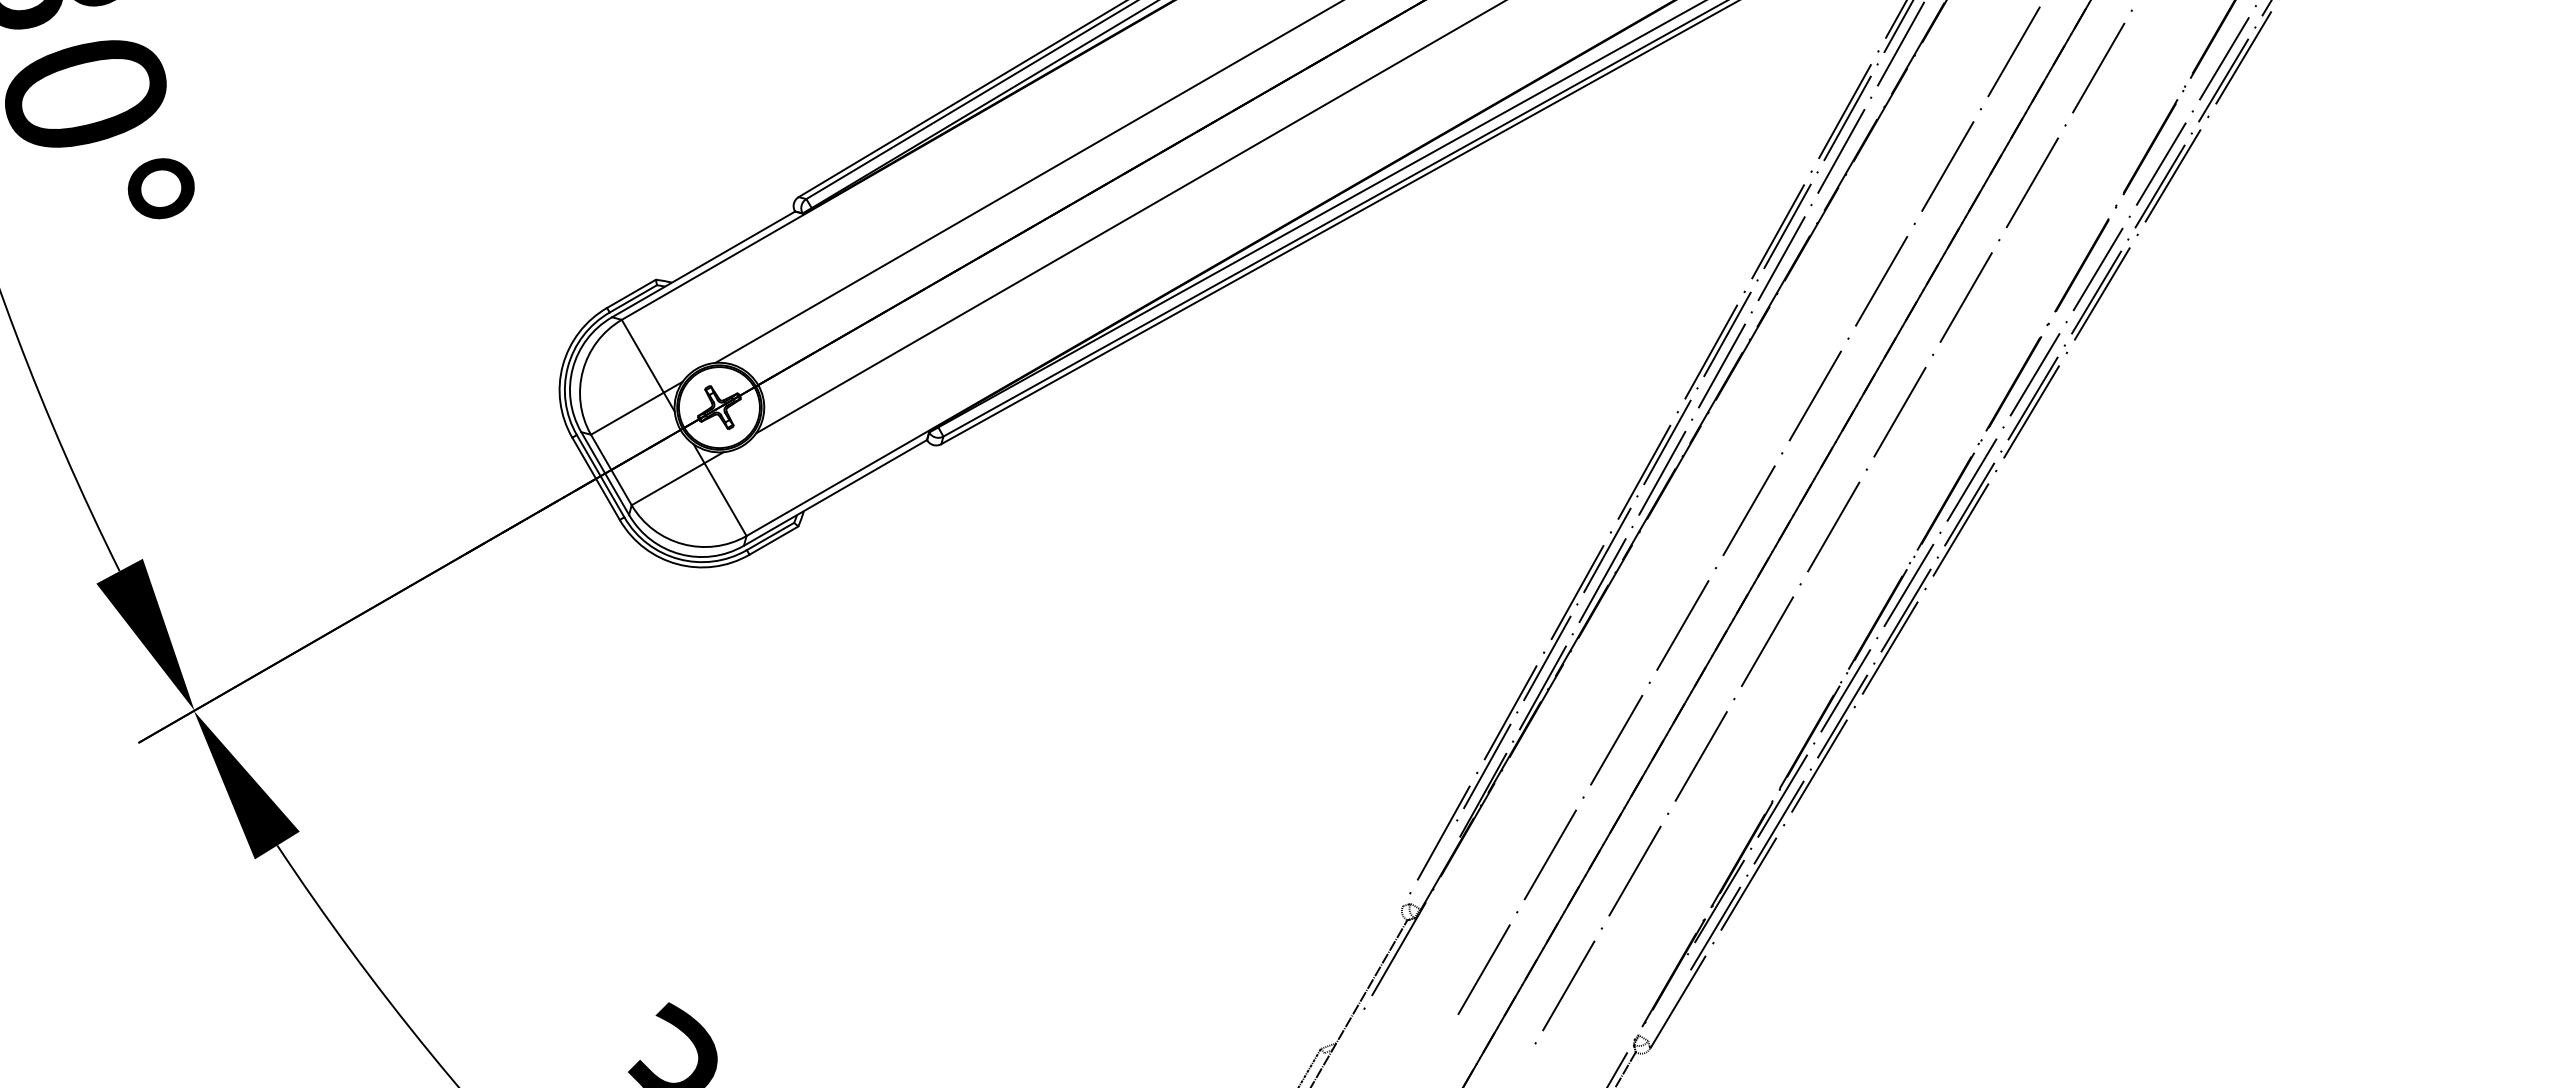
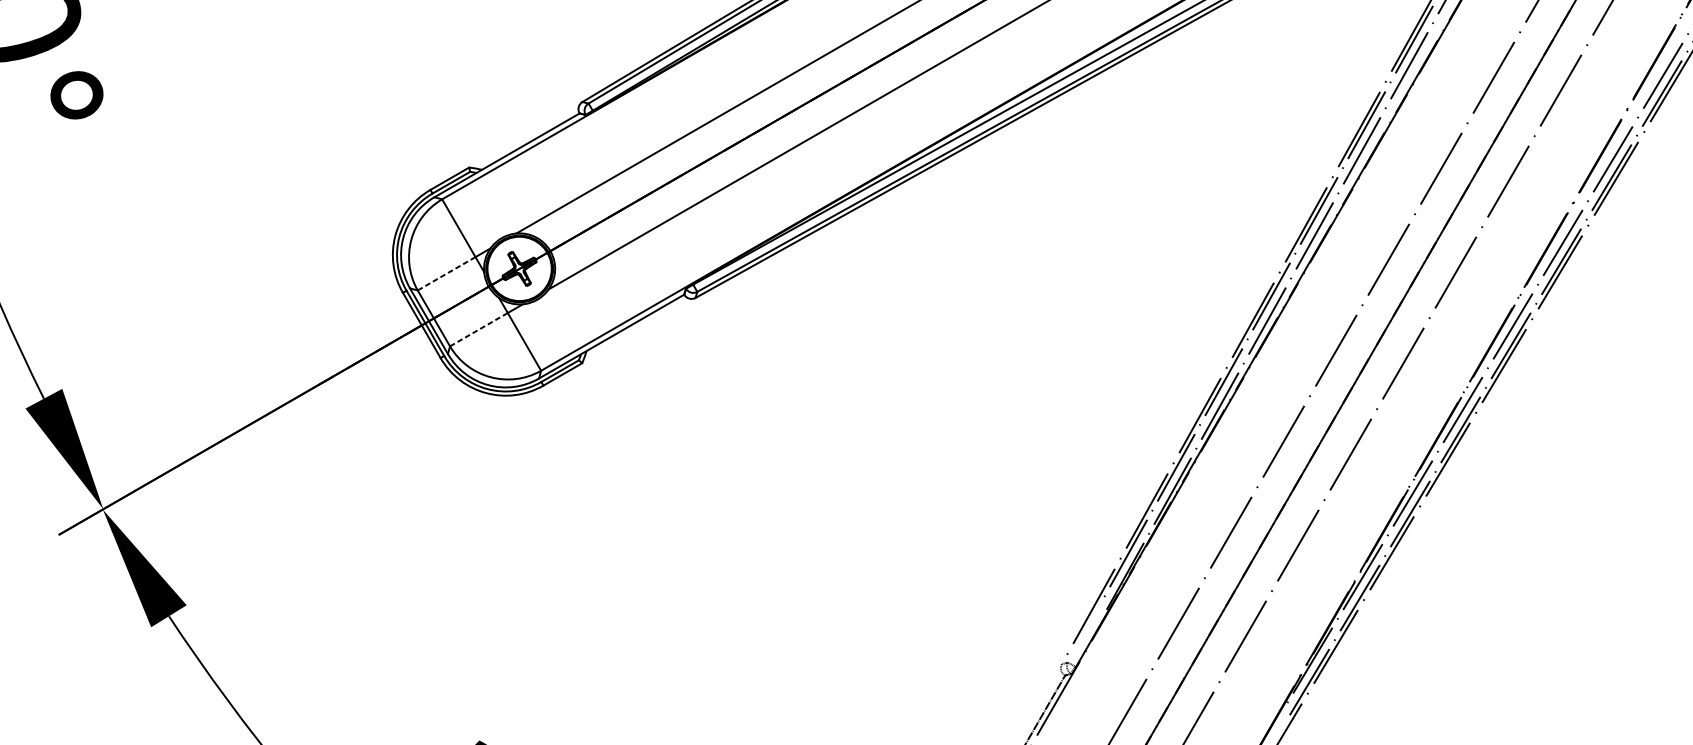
line: (626, 413) -> (445, 273), solid -> dashed
line: (668, 483) -> (479, 329), solid -> dashed

